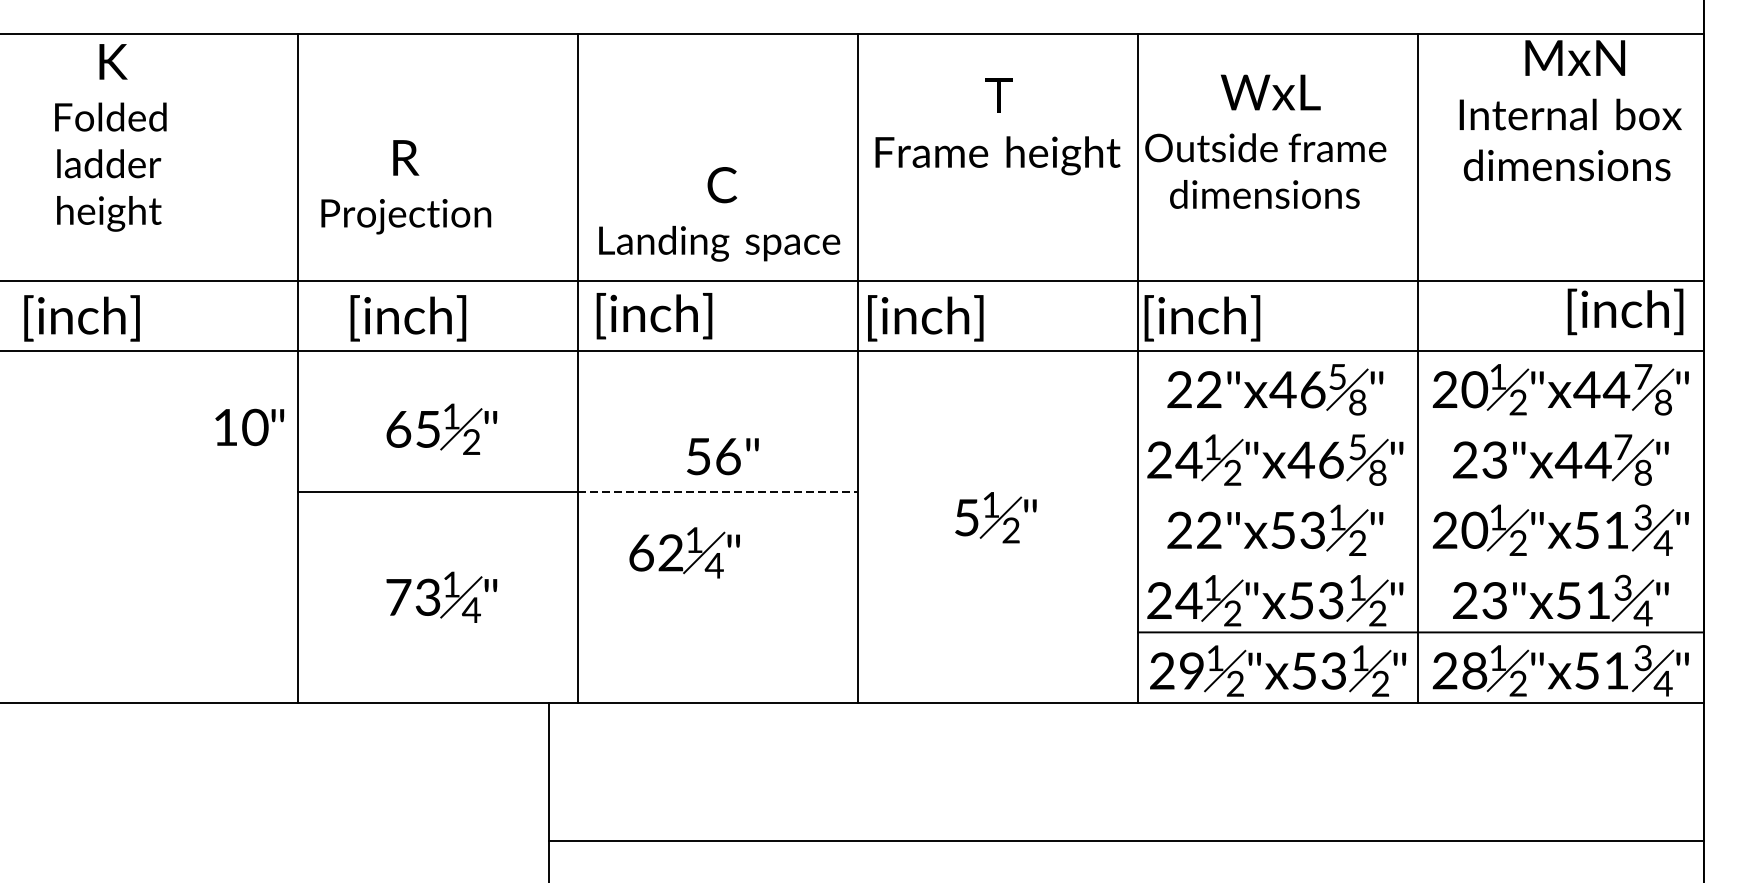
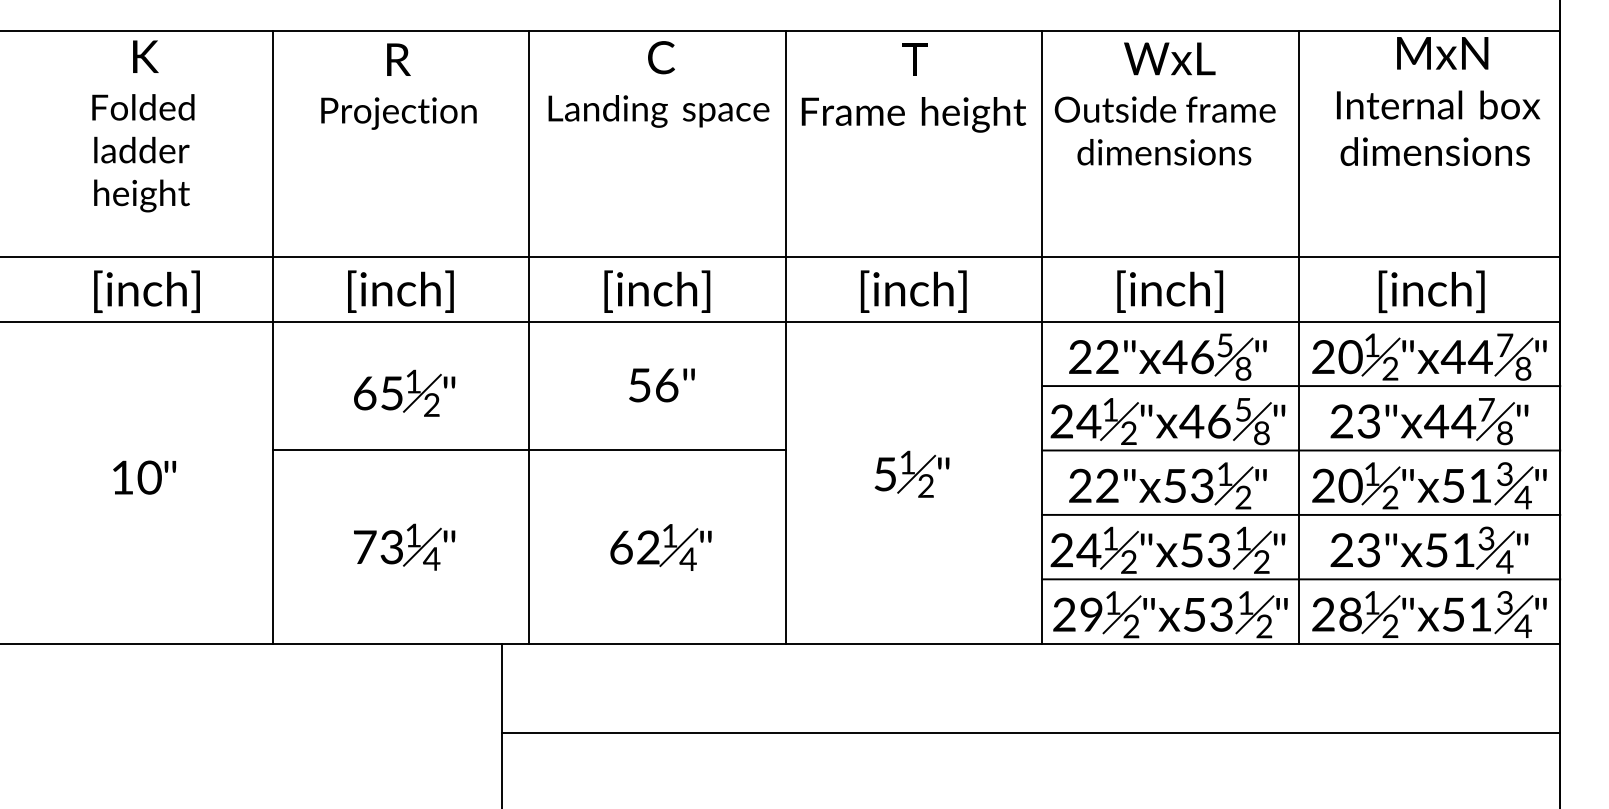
text: (997, 125) -> (913, 87), moved
text: (110, 137) -> (143, 126), moved
text: (1264, 141) -> (1164, 103), moved
text: (405, 187) -> (398, 86), moved
text: (719, 214) -> (658, 84), moved
text: (1625, 311) -> (1431, 291), moved
text: (654, 315) -> (657, 291), moved
text: (81, 318) -> (146, 291), moved
text: (407, 318) -> (400, 291), moved
text: (925, 318) -> (913, 291), moved
text: (1202, 318) -> (1170, 291), moved
line: (1421, 421) -> (1301, 386), added
text: (249, 427) -> (144, 477), moved
text: (722, 456) -> (661, 385), moved
line: (719, 491) -> (658, 450), dashed -> solid
line: (1421, 491) -> (1301, 450), added
part: (684, 552) -> (660, 547), moved
line: (1421, 561) -> (1301, 514), added
line: (1126, 841) -> (1031, 732), moved

